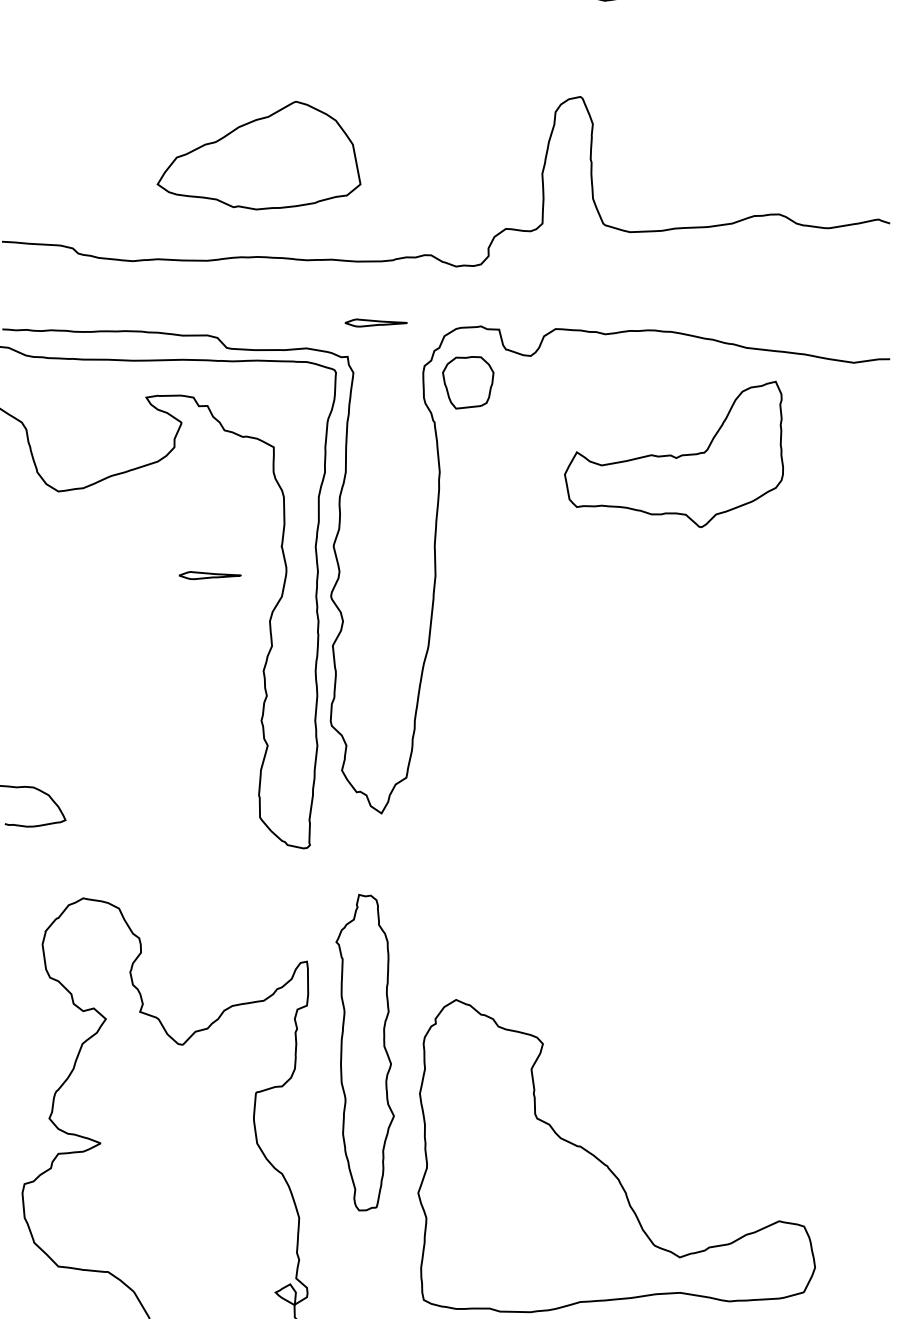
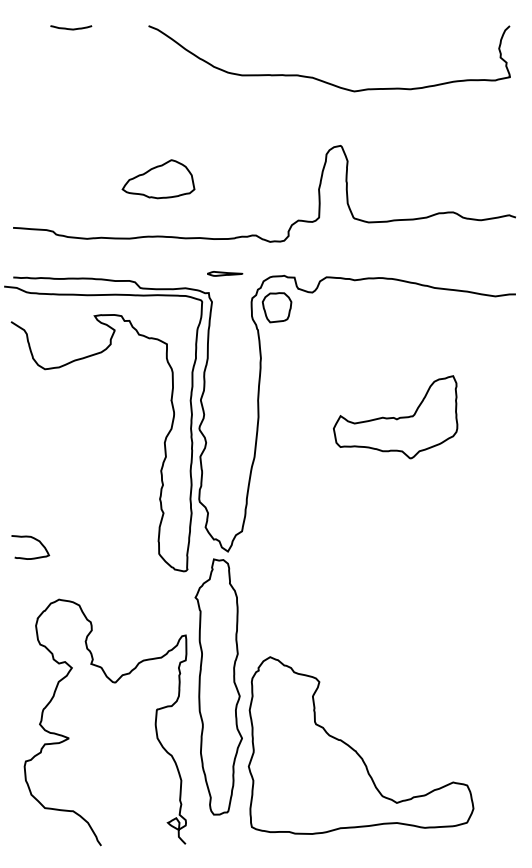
part: (258, 156) -> (158, 179), size x0.62
part: (673, 454) -> (395, 417), moved
part: (211, 574) -> (131, 416), removed
part: (364, 1051) -> (218, 686), size x1.43

